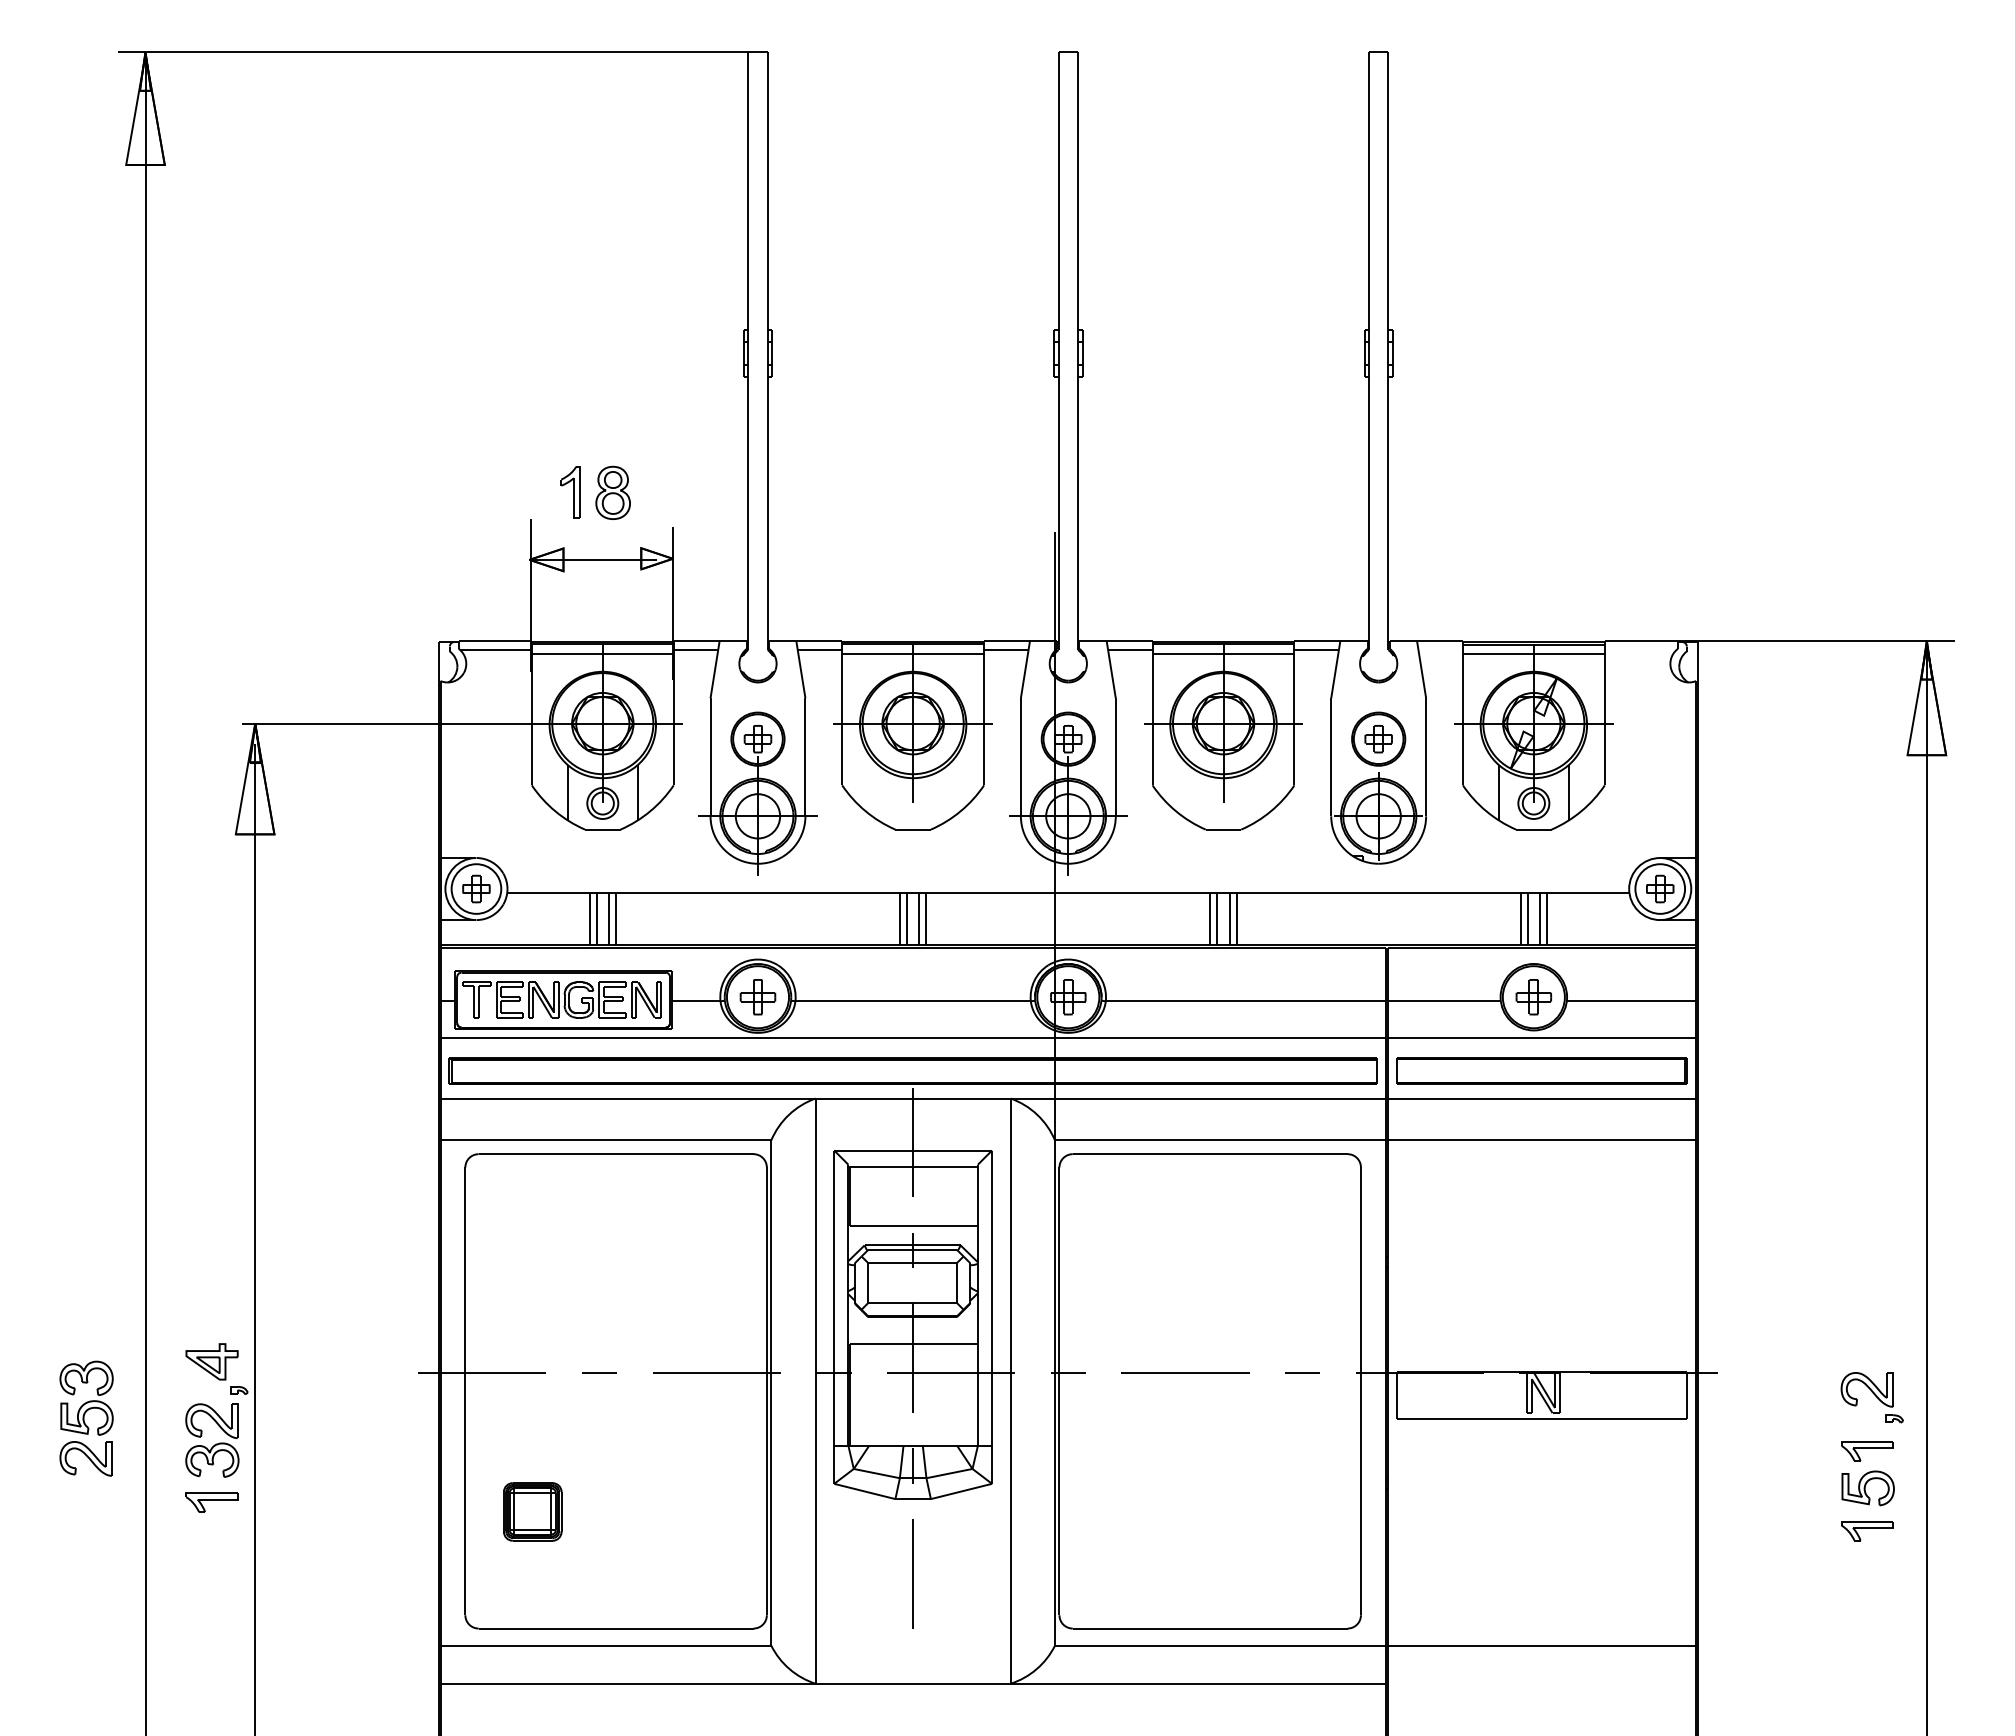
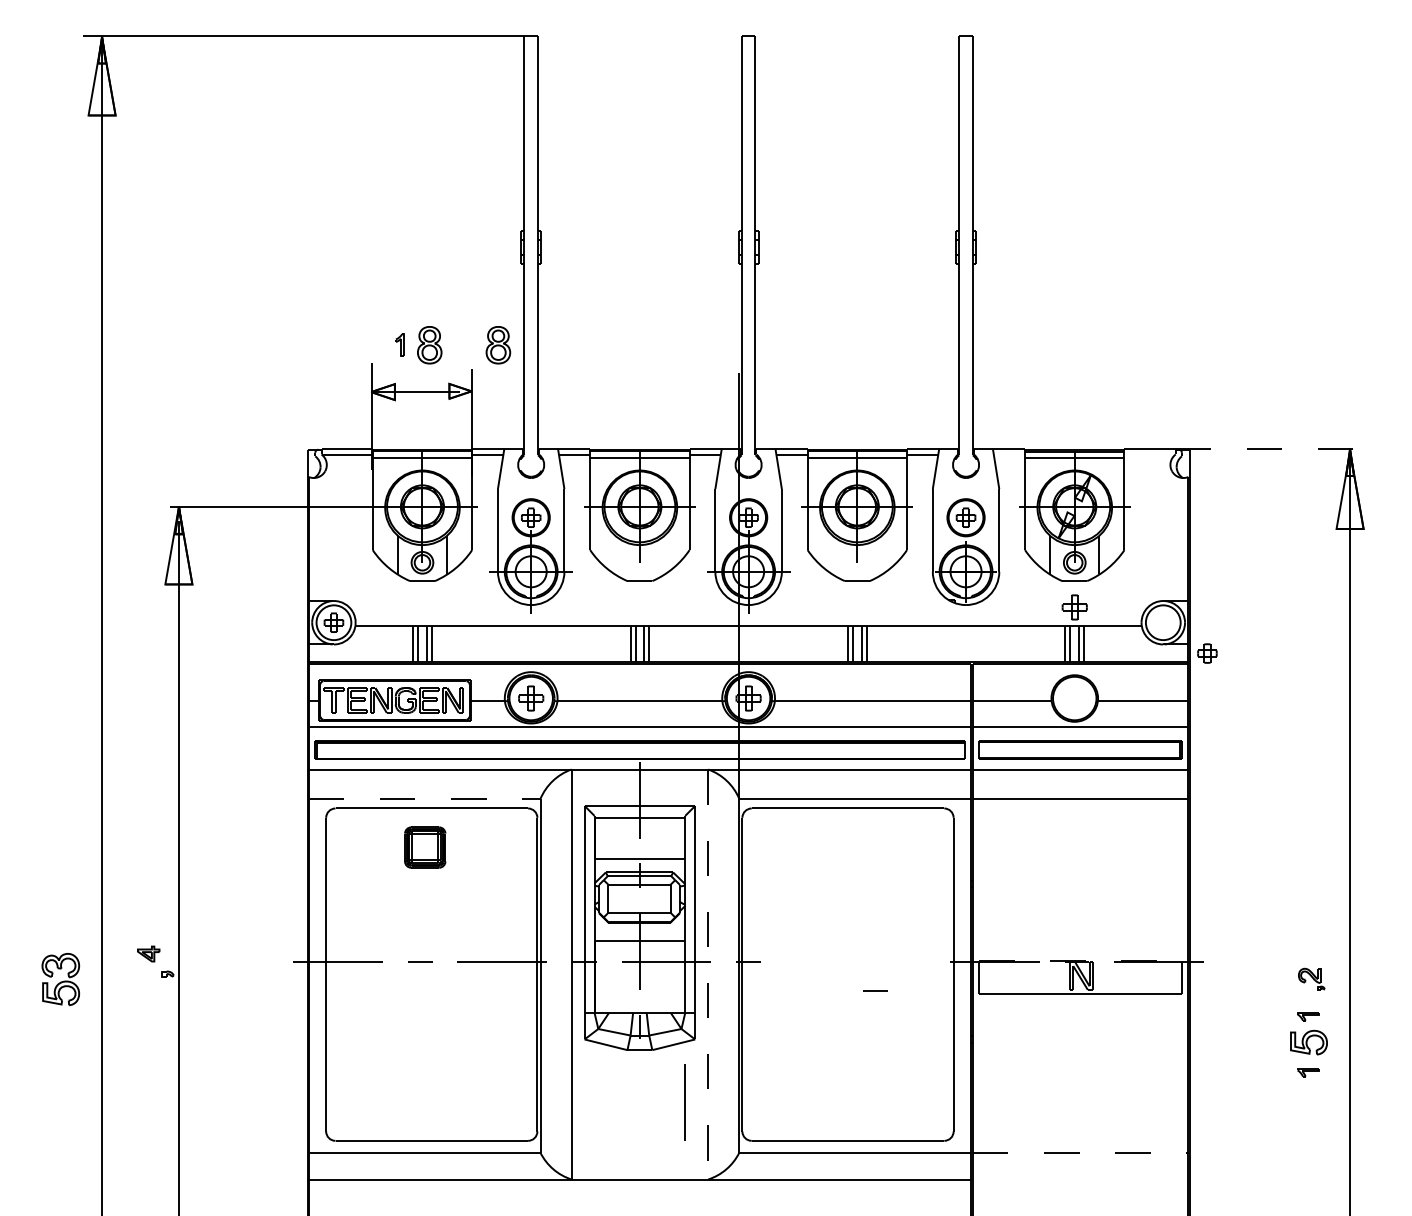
part: (570, 492) -> (399, 344), size x0.6
part: (710, 492) -> (497, 344), added
line: (1816, 640) -> (1272, 448), solid -> dashed
part: (1660, 888) -> (1207, 653), moved
part: (1533, 997) -> (1074, 607), moved
line: (606, 1140) -> (425, 798), solid -> dashed
part: (211, 1361) -> (148, 953), size x0.6
line: (1542, 1371) -> (1080, 960), solid -> dashed
line: (1185, 1372) -> (830, 961), removed
line: (1302, 1372) -> (875, 990), moved
line: (1010, 1391) -> (708, 974), solid -> dashed
part: (1871, 1397) -> (1311, 978), size x0.6
part: (212, 1440) -> (149, 1009), removed
part: (1867, 1451) -> (1308, 1016), size x0.6
part: (85, 1458) -> (60, 1021), removed
part: (211, 1502) -> (148, 1052), removed
part: (532, 1511) -> (425, 847), moved
part: (1867, 1531) -> (1308, 1072), size x0.6
line: (912, 1573) -> (684, 1102), moved
line: (1542, 1645) -> (1080, 1152), solid -> dashed

